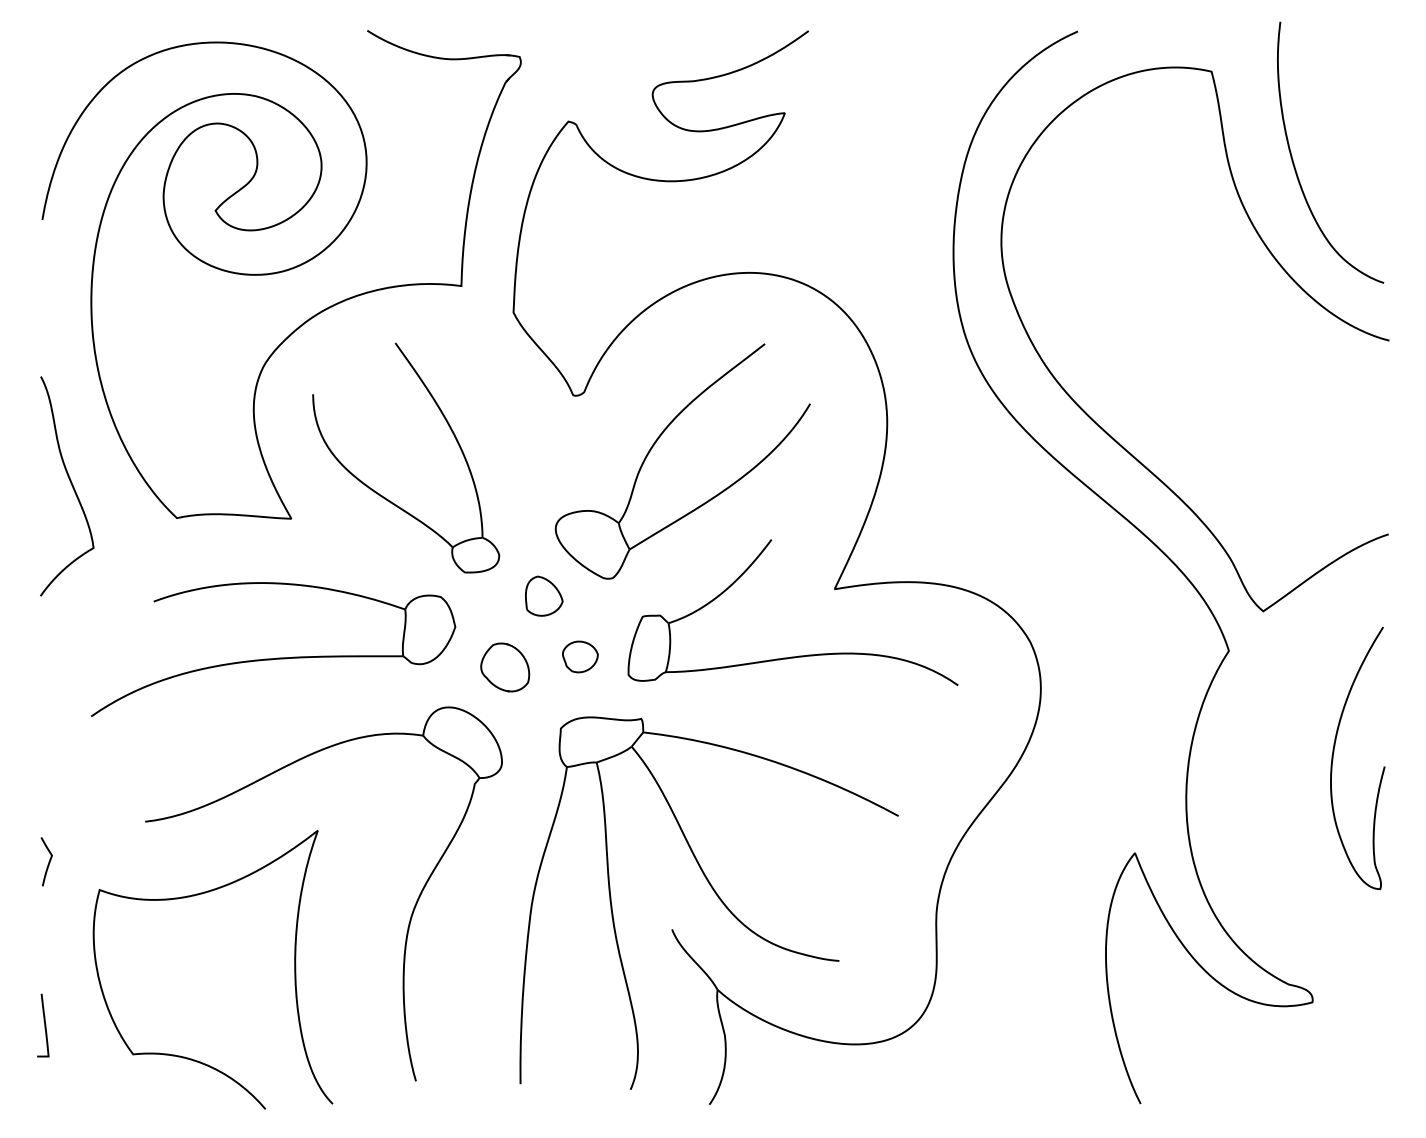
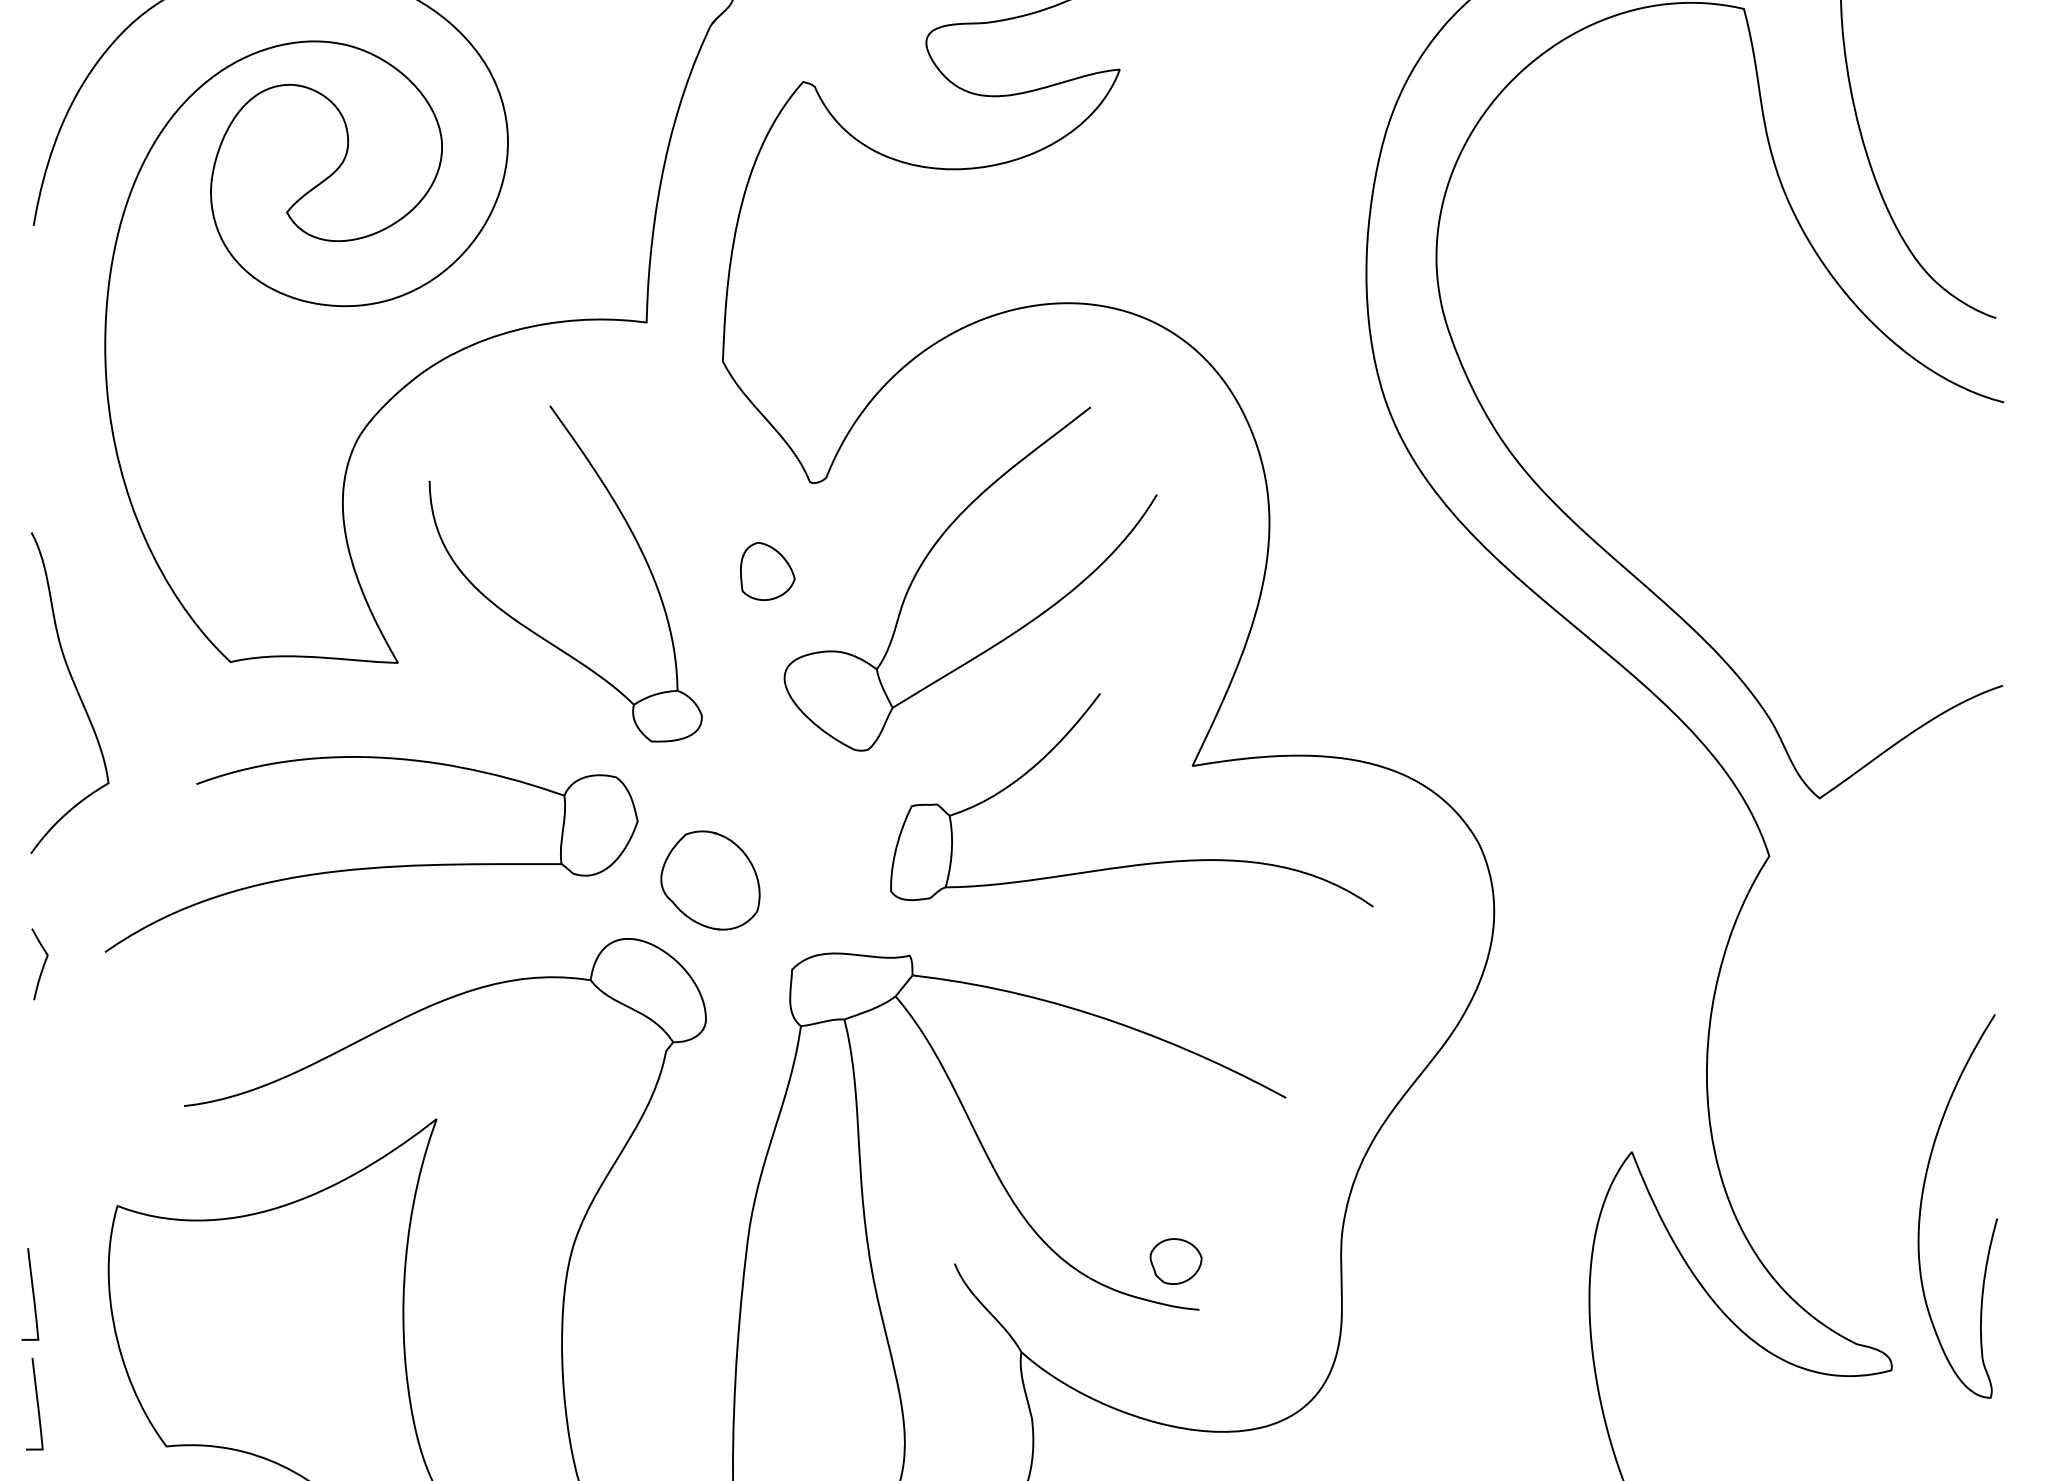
curve: (71, 485) -> (76, 691), moved
part: (544, 595) -> (768, 570), moved
part: (580, 656) -> (1176, 1260), moved
part: (505, 667) -> (711, 880), size x1.4
curve: (1334, 752) -> (1923, 1197), moved
curve: (48, 861) -> (42, 963), moved
curve: (41, 950) -> (32, 1294), added

